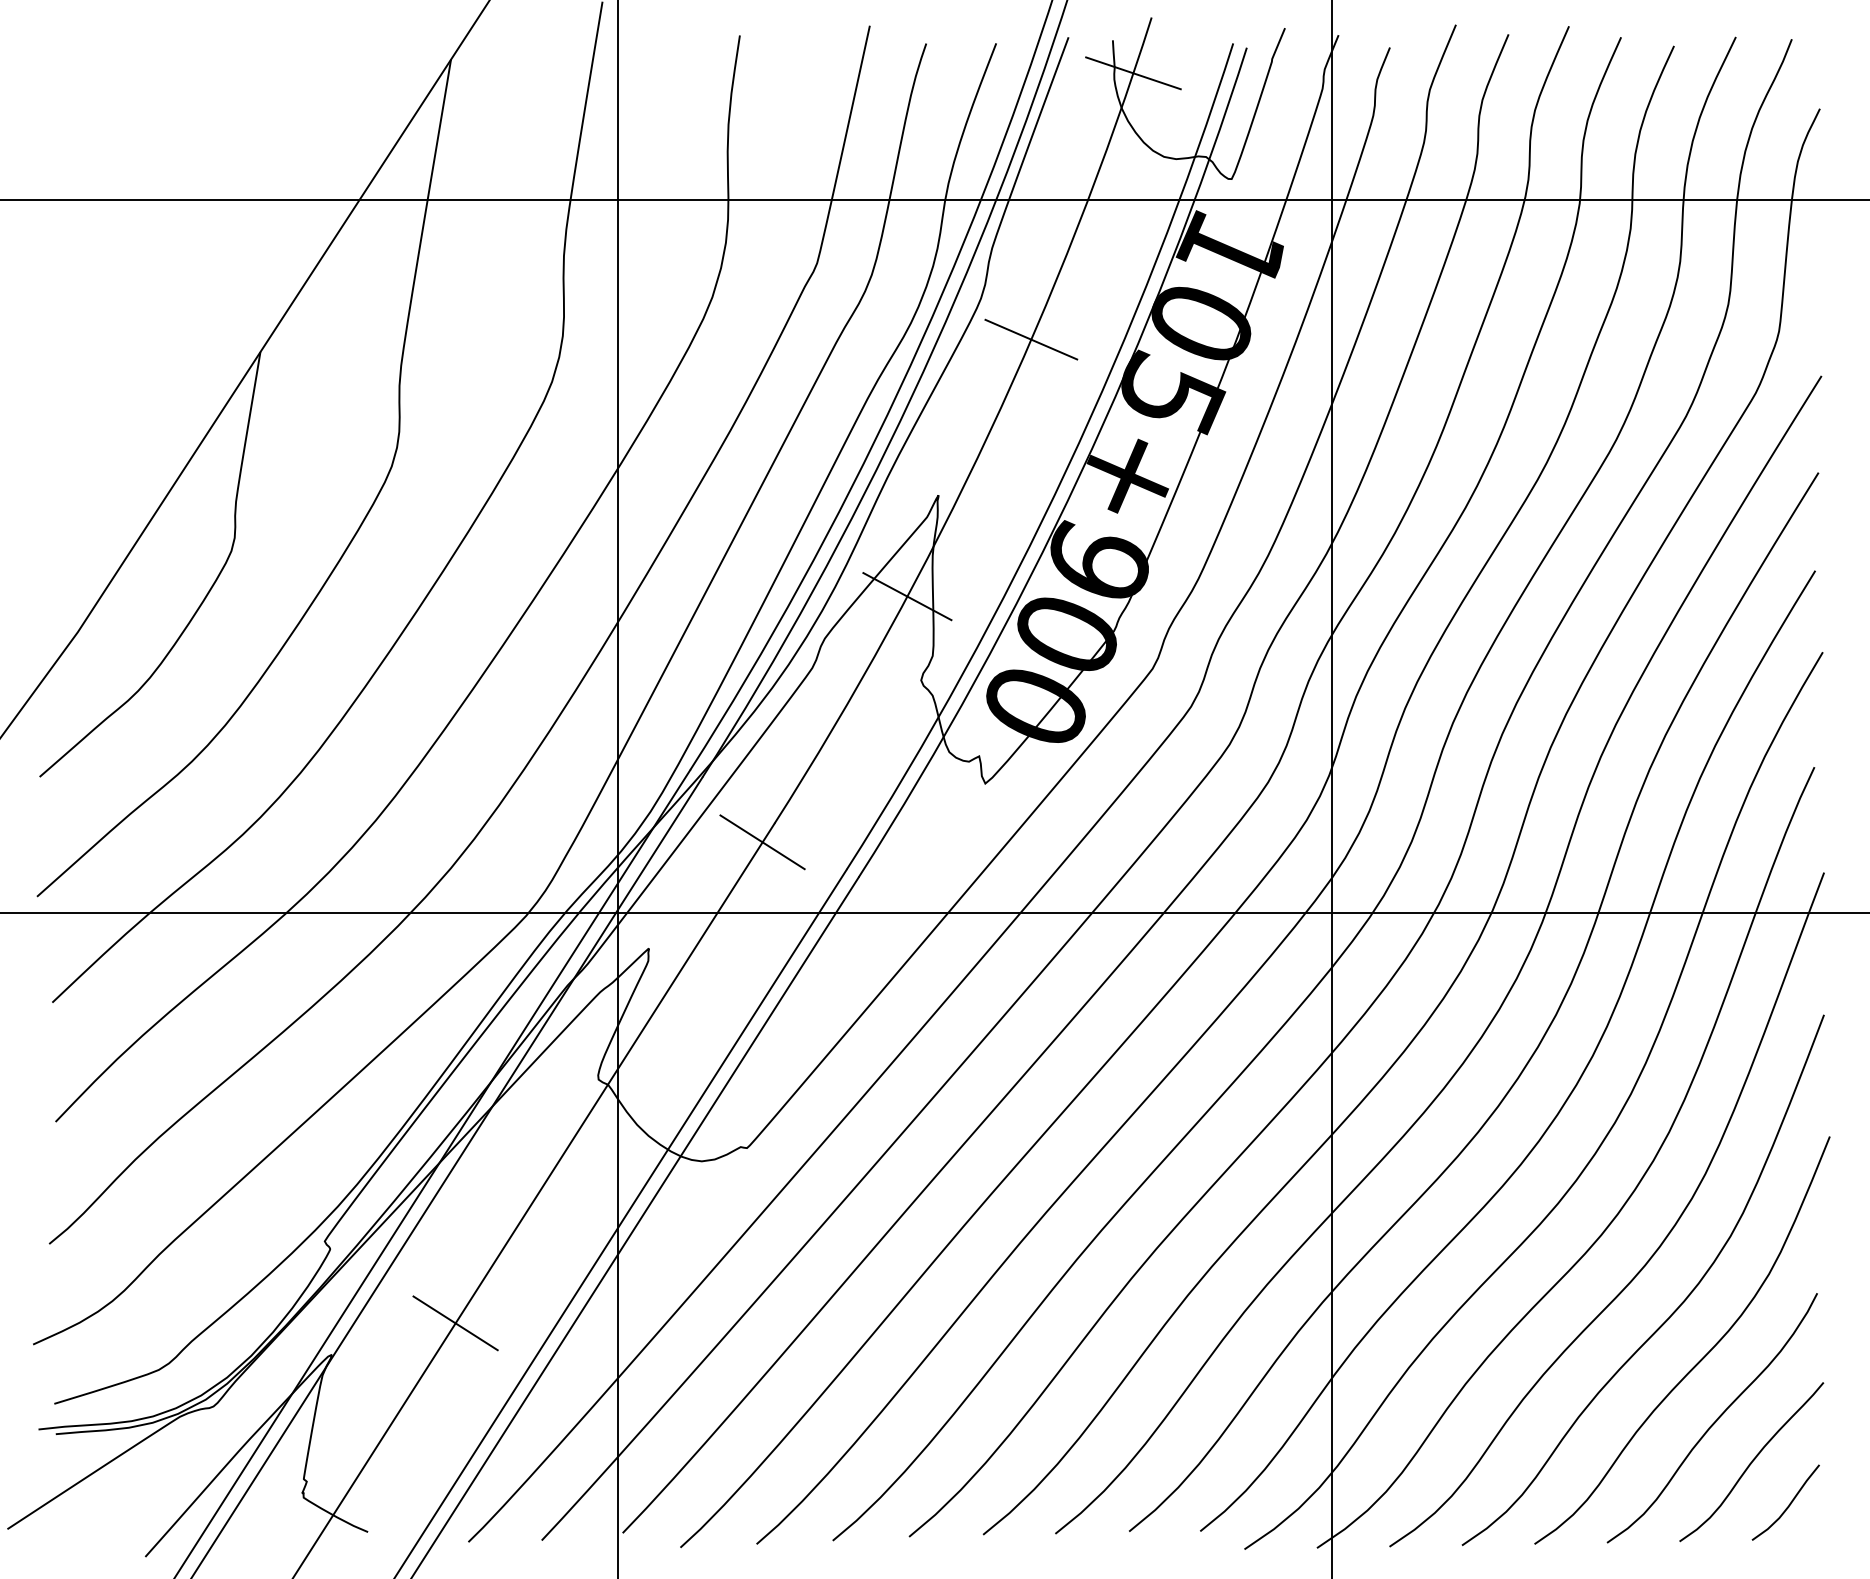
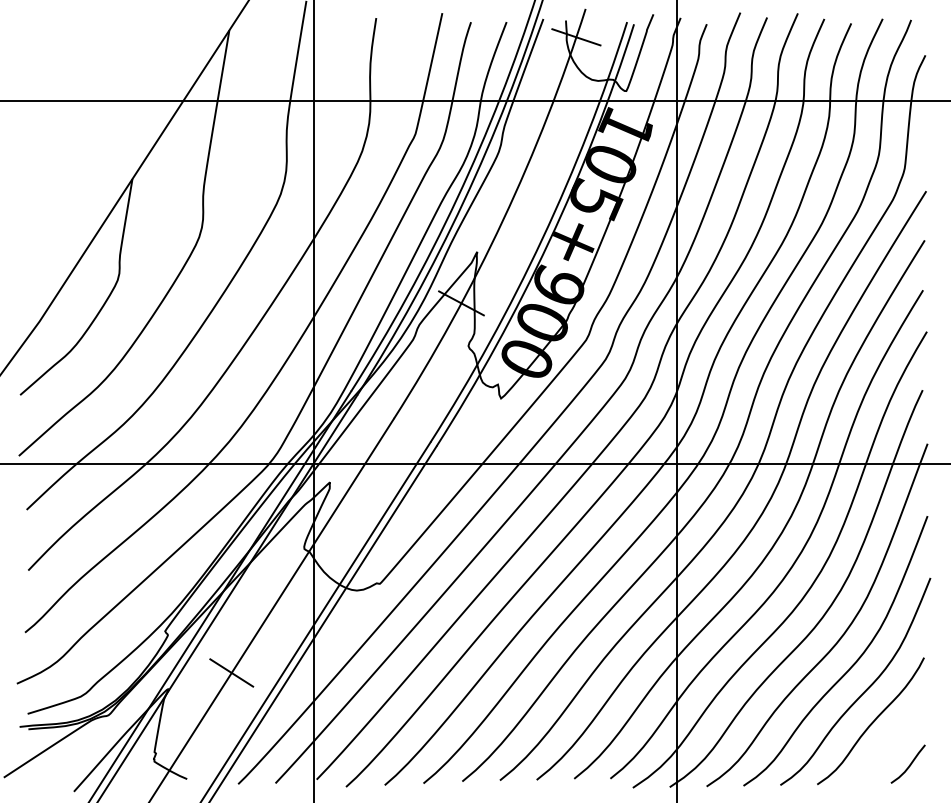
line: (1031, 339) -> (524, 172), removed
line: (761, 842) -> (387, 428), removed
curve: (1751, 1462) -> (890, 743), removed

